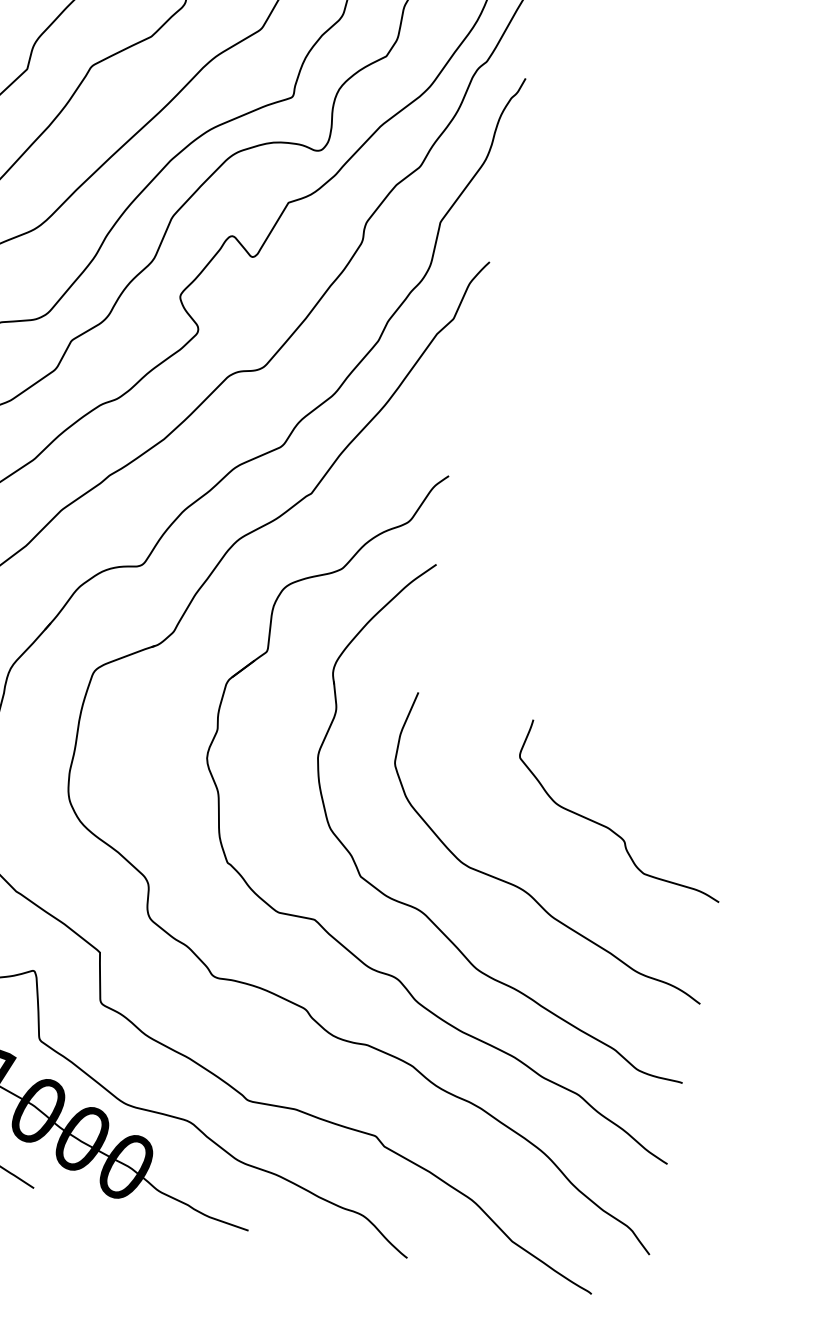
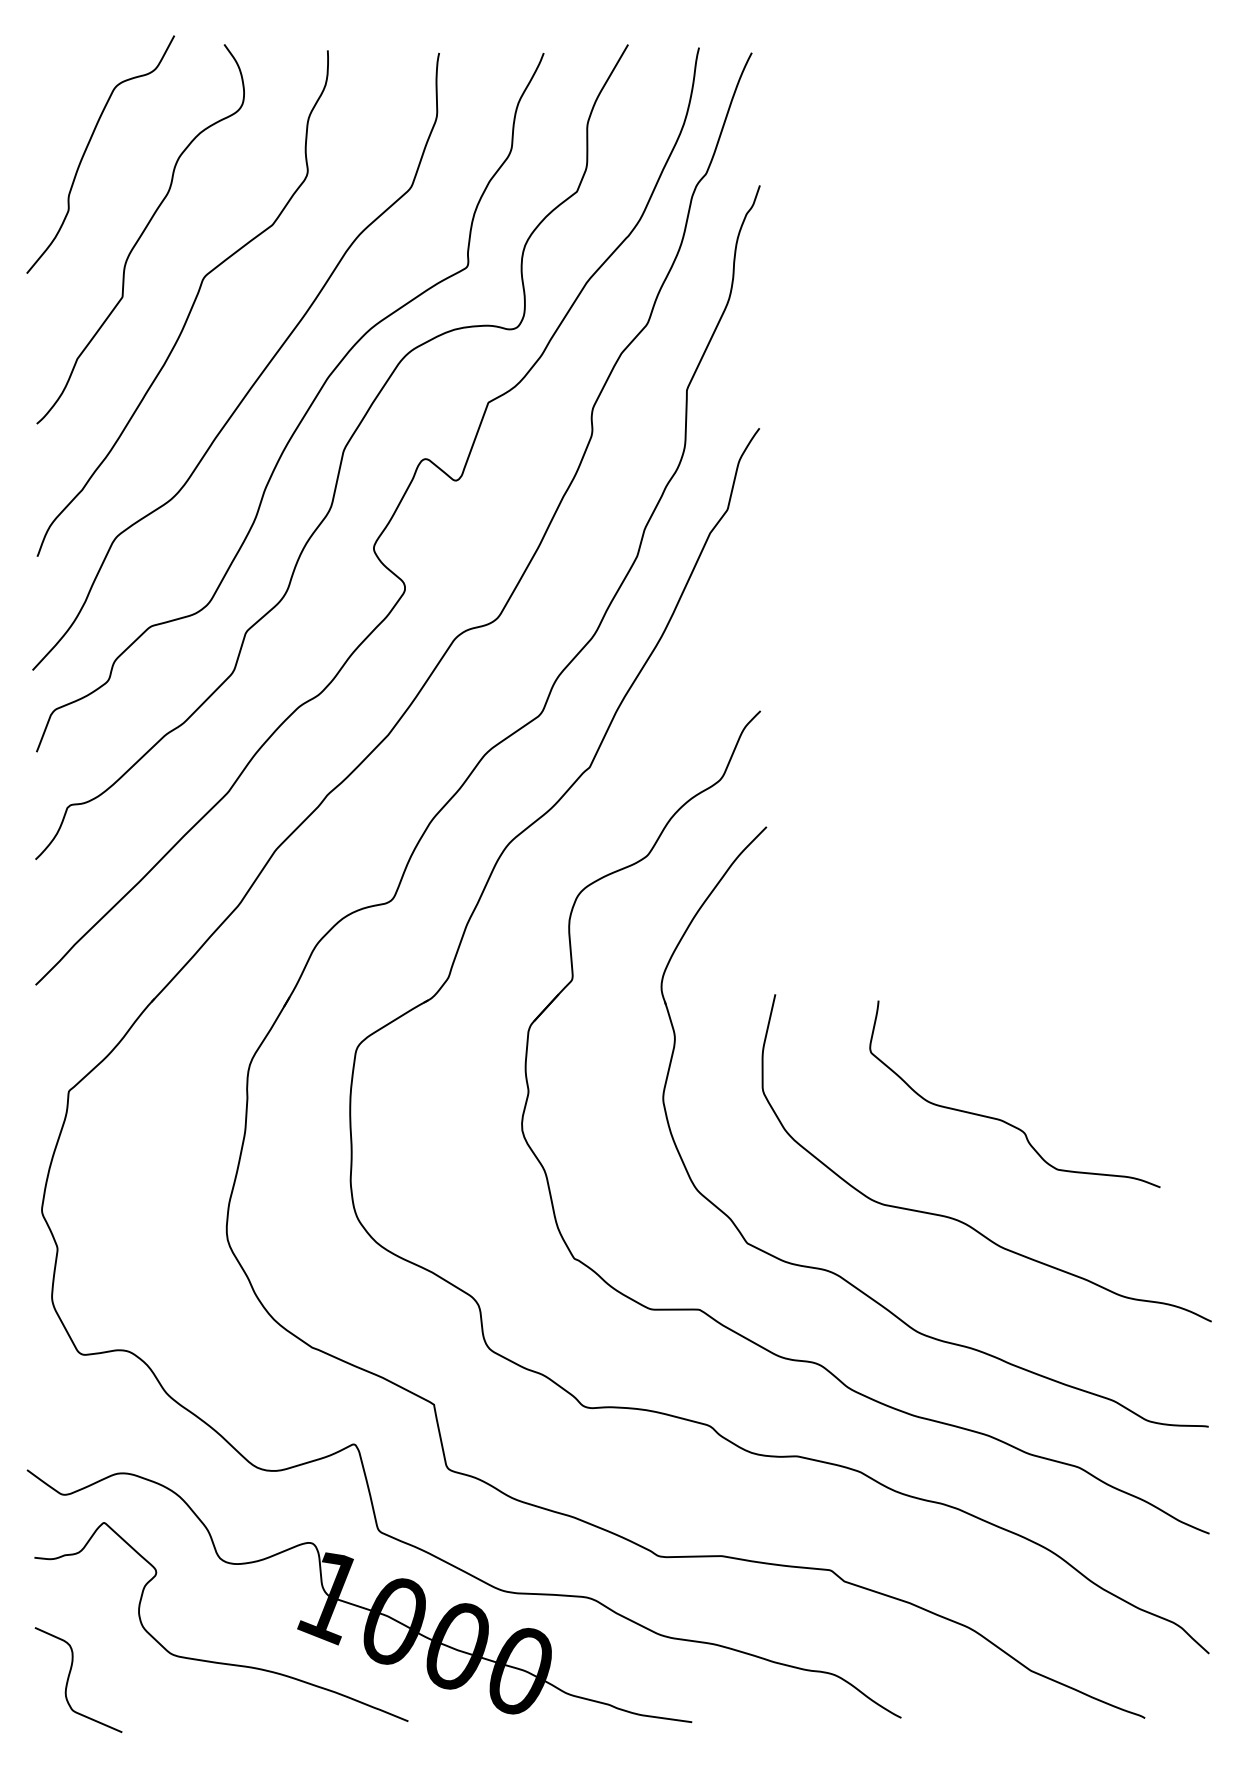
curve: (611, 828) -> (1004, 1120), moved

